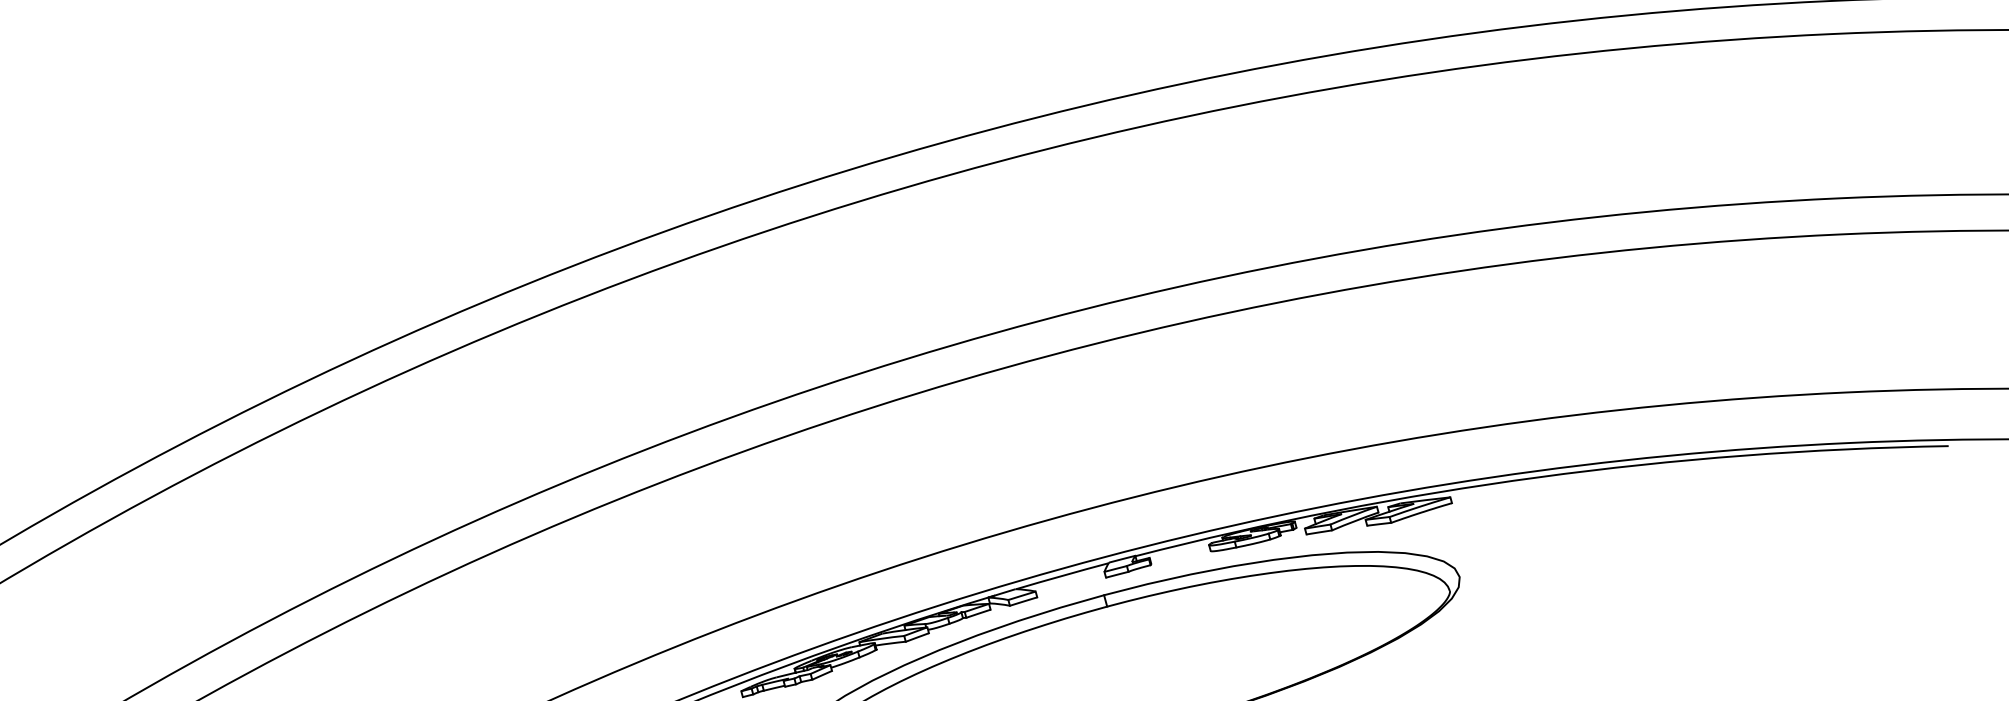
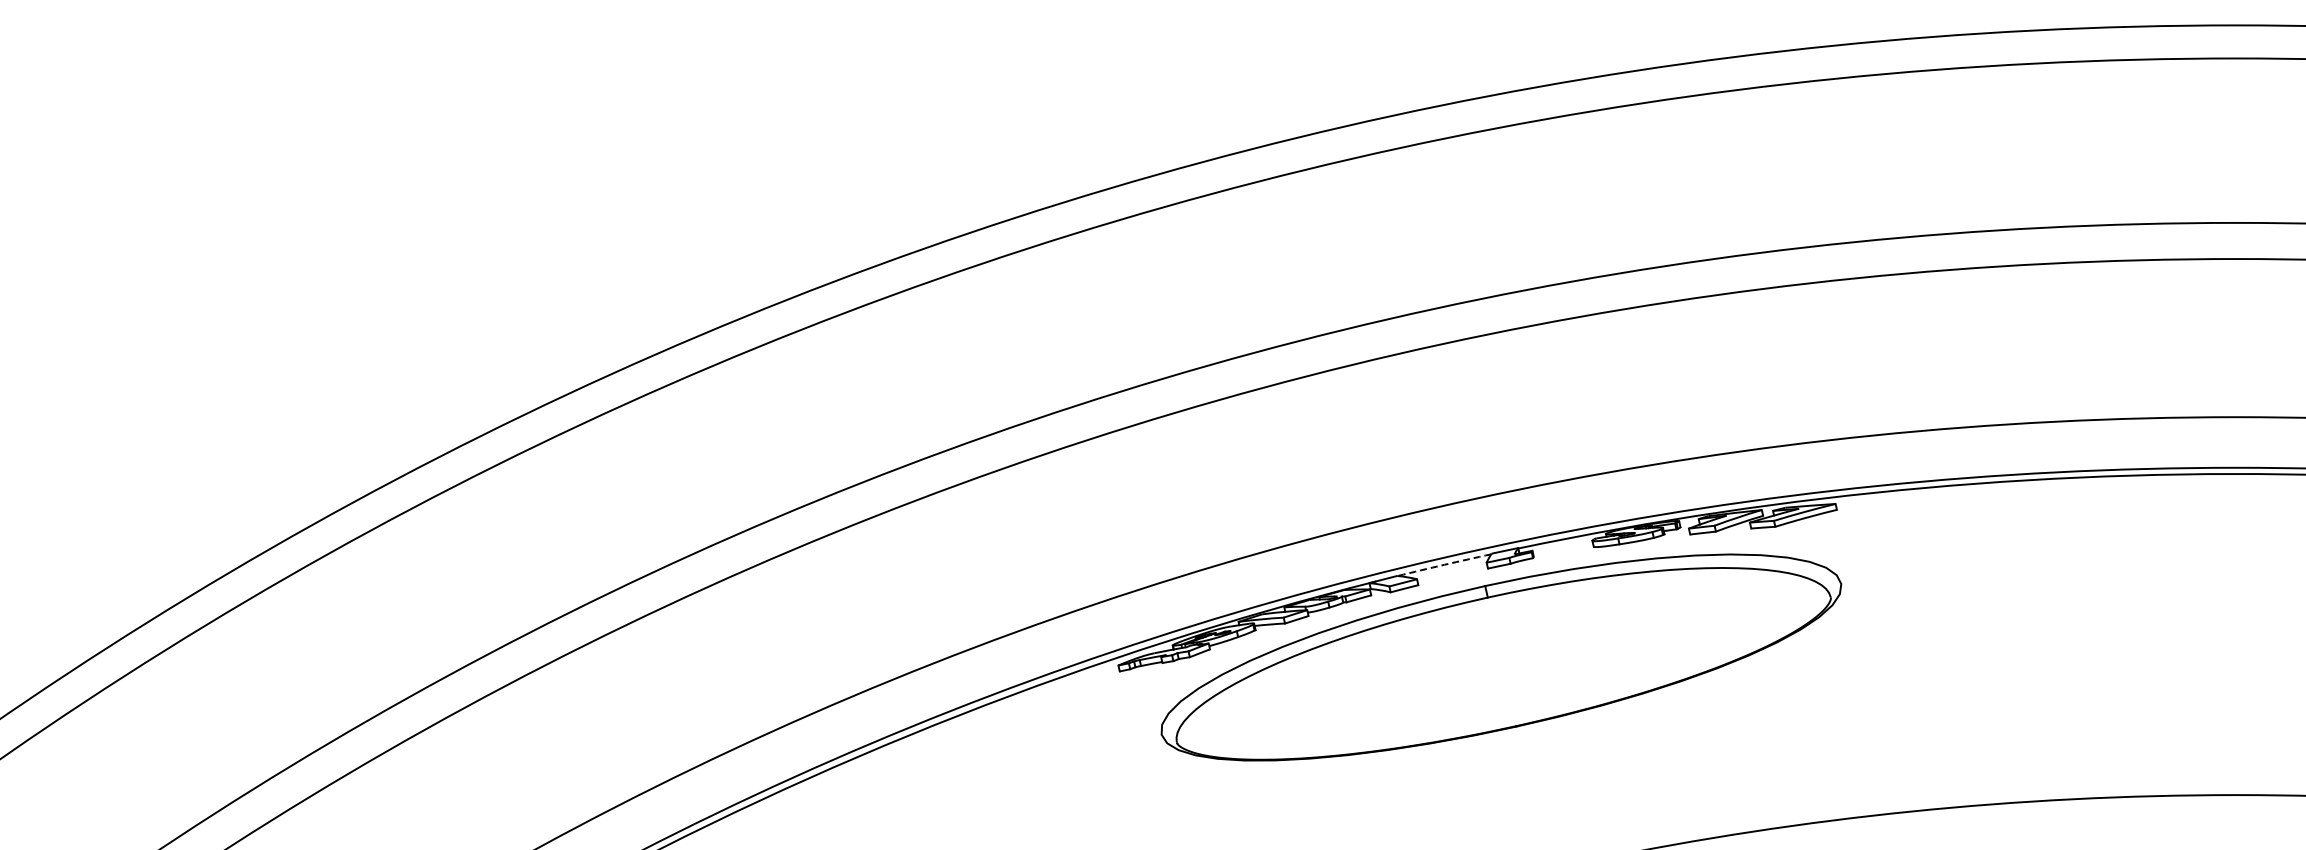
arc: (1062, 575) -> (1444, 564), solid -> dashed

